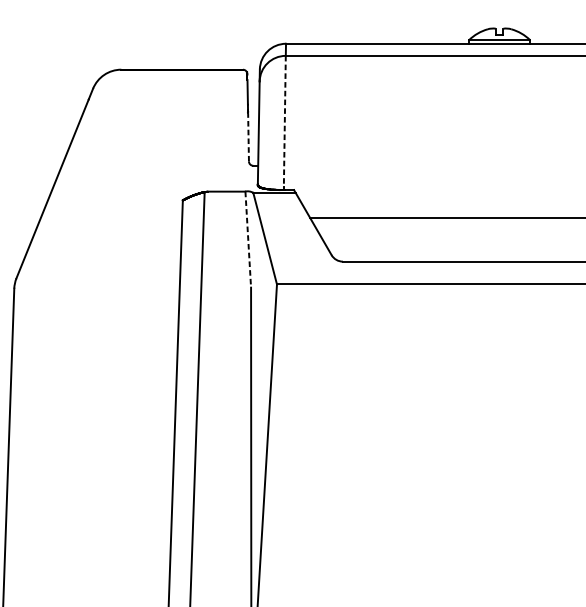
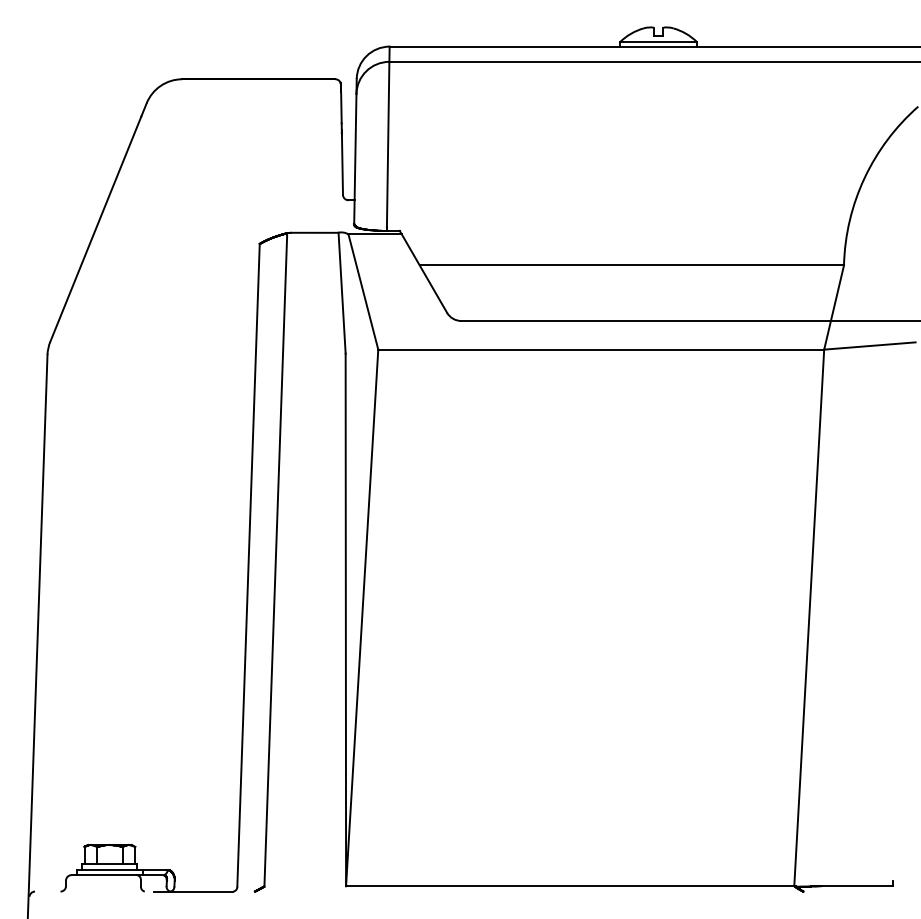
line: (285, 121) -> (388, 144), dashed -> solid
line: (248, 137) -> (342, 164), dashed -> solid
line: (248, 239) -> (342, 293), dashed -> solid

